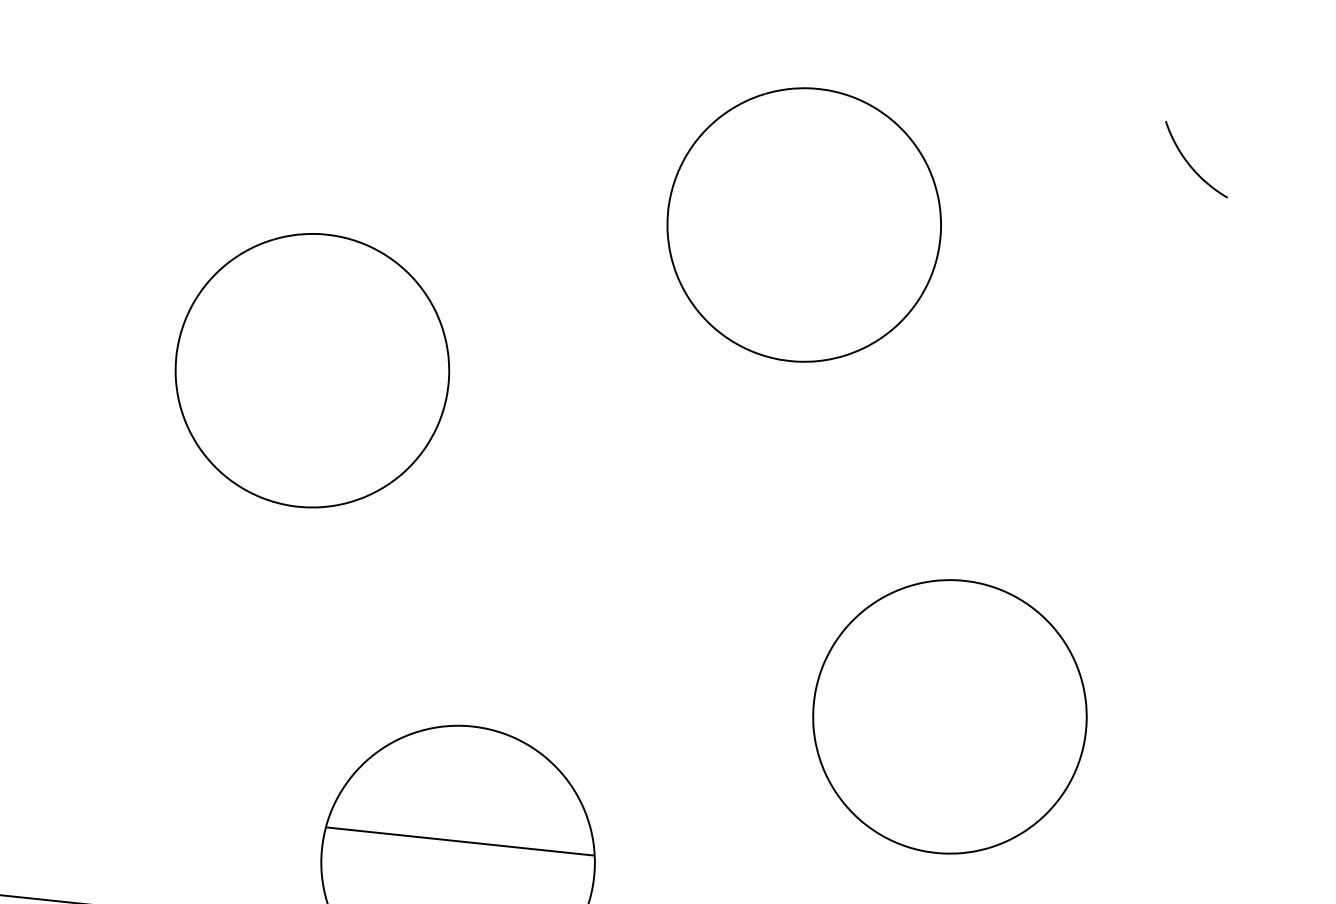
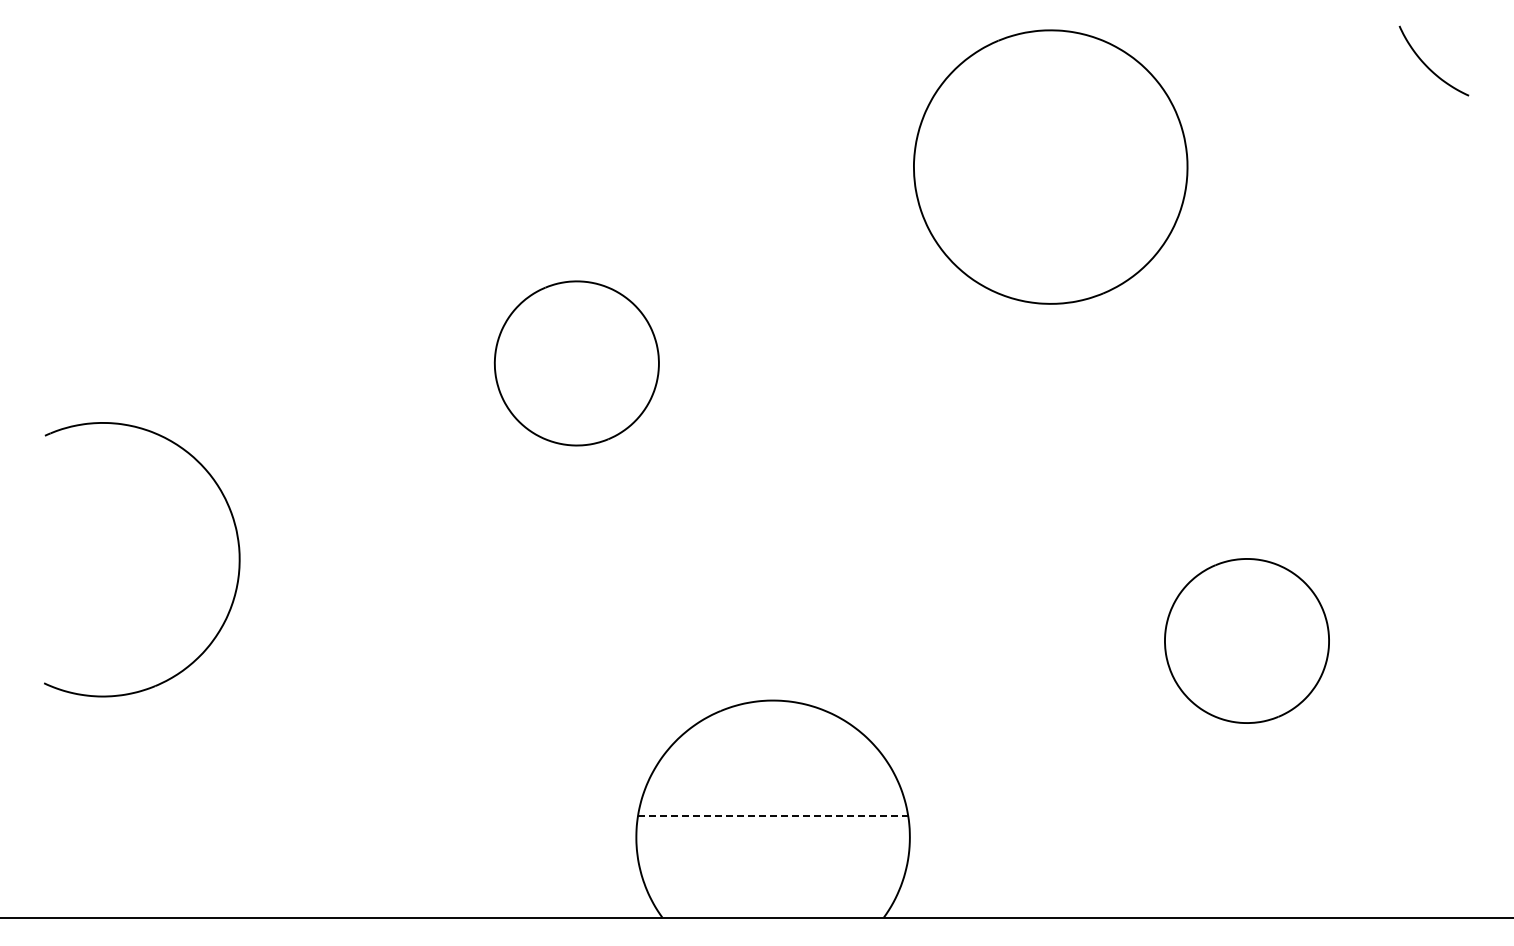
part: (312, 370) -> (576, 363), size x0.6
part: (949, 716) -> (1246, 640), size x0.6
line: (460, 841) -> (773, 816), solid -> dashed

